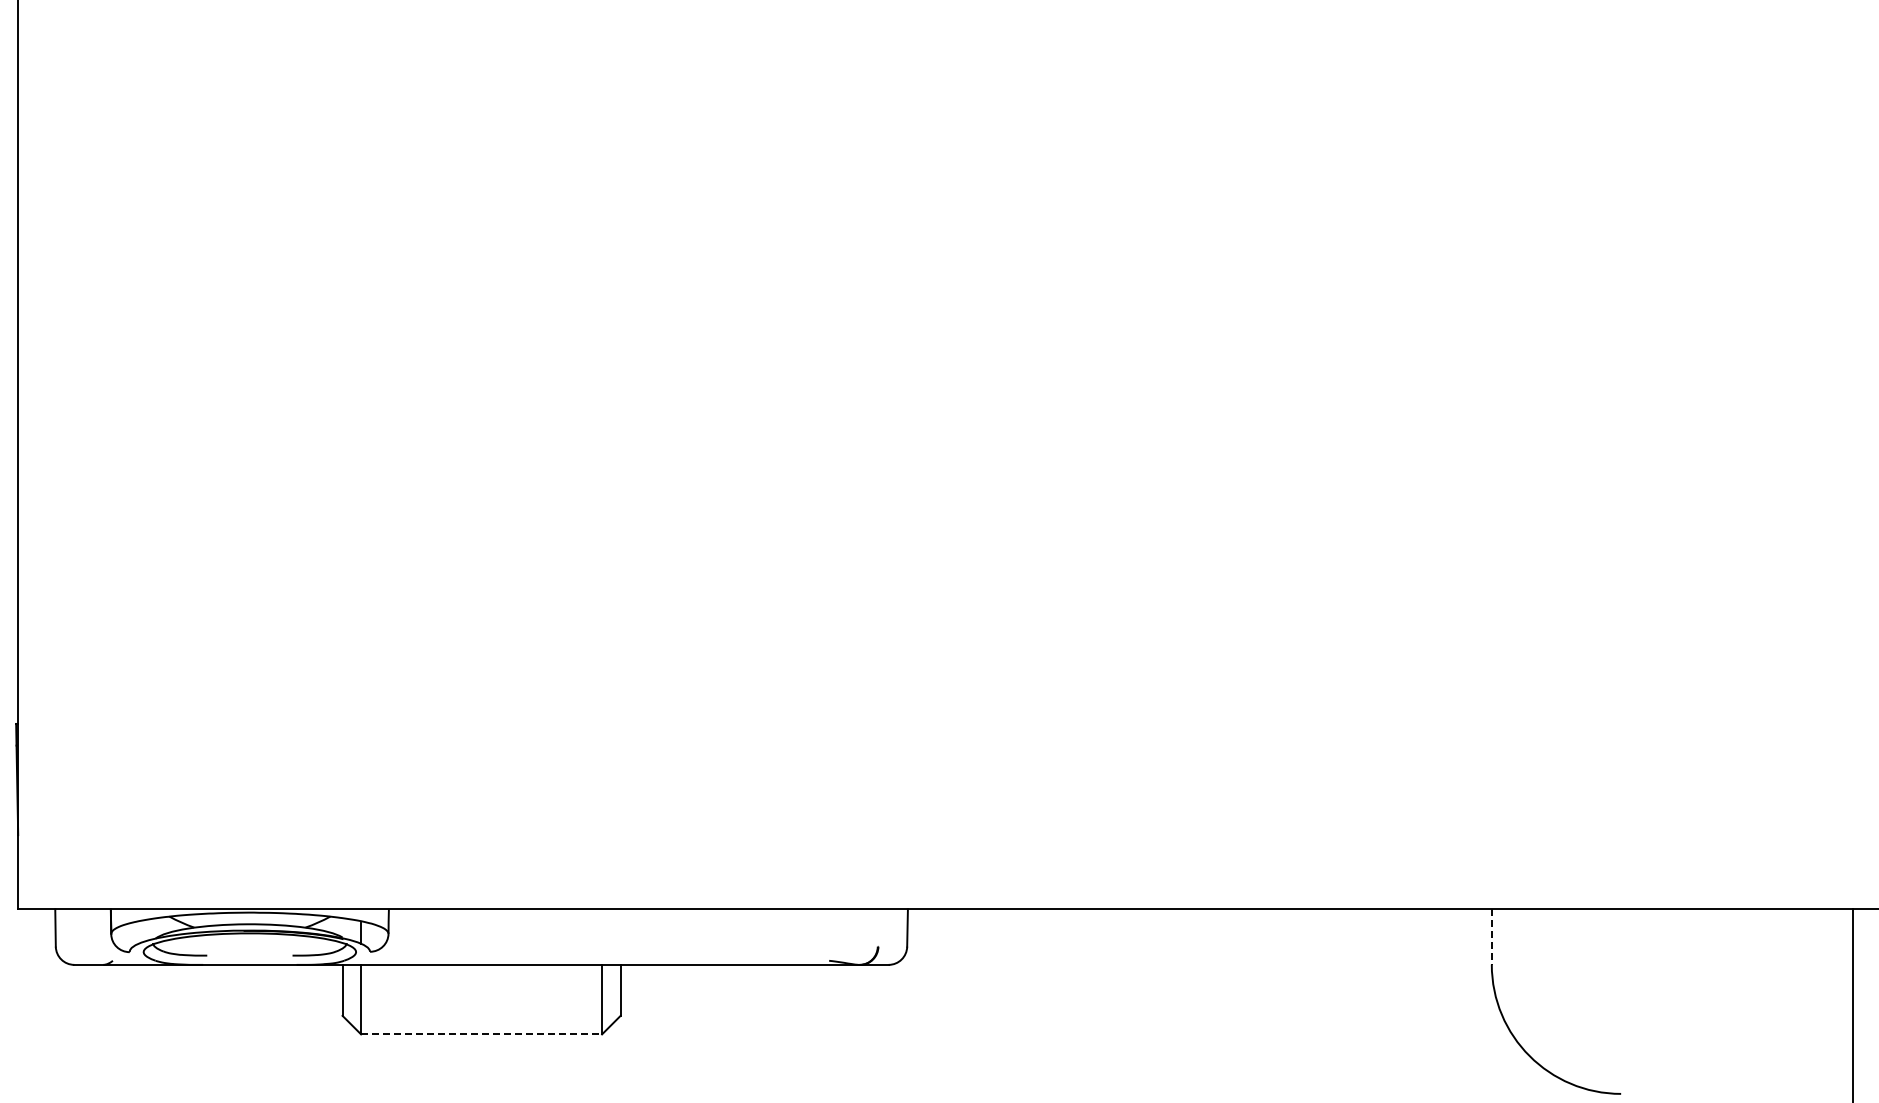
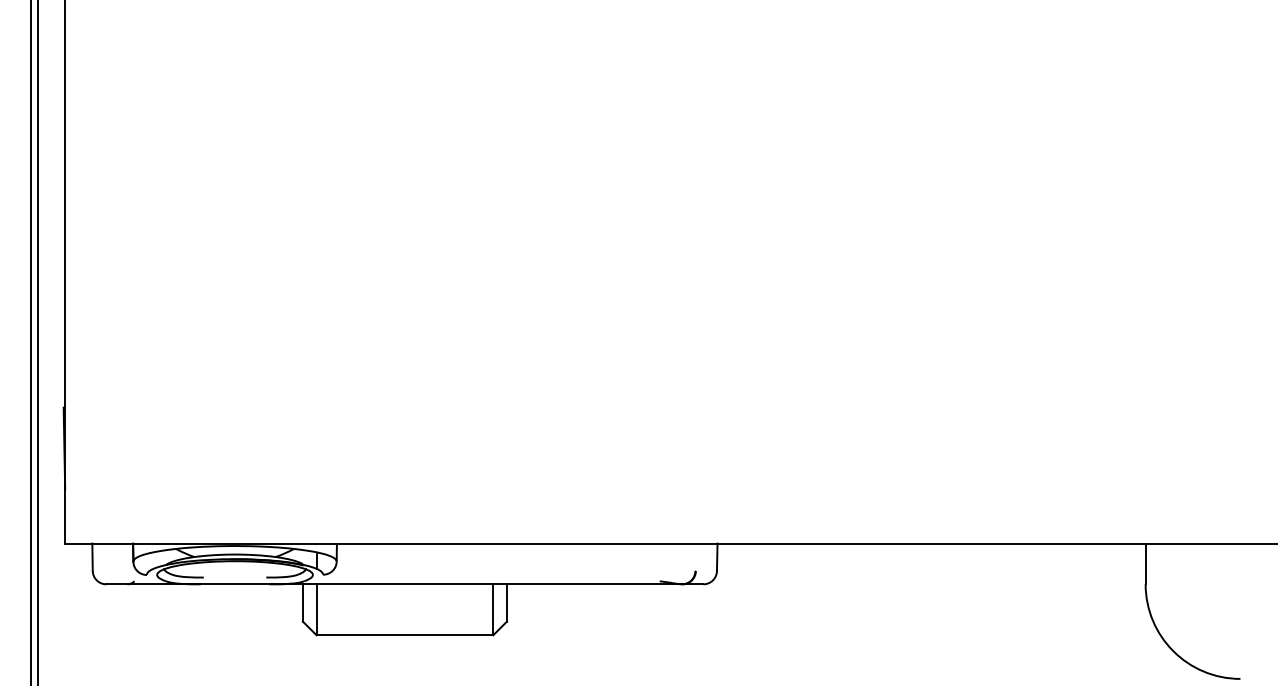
line: (1491, 936) -> (1145, 563), dashed -> solid
line: (482, 1034) -> (405, 635), dashed -> solid

